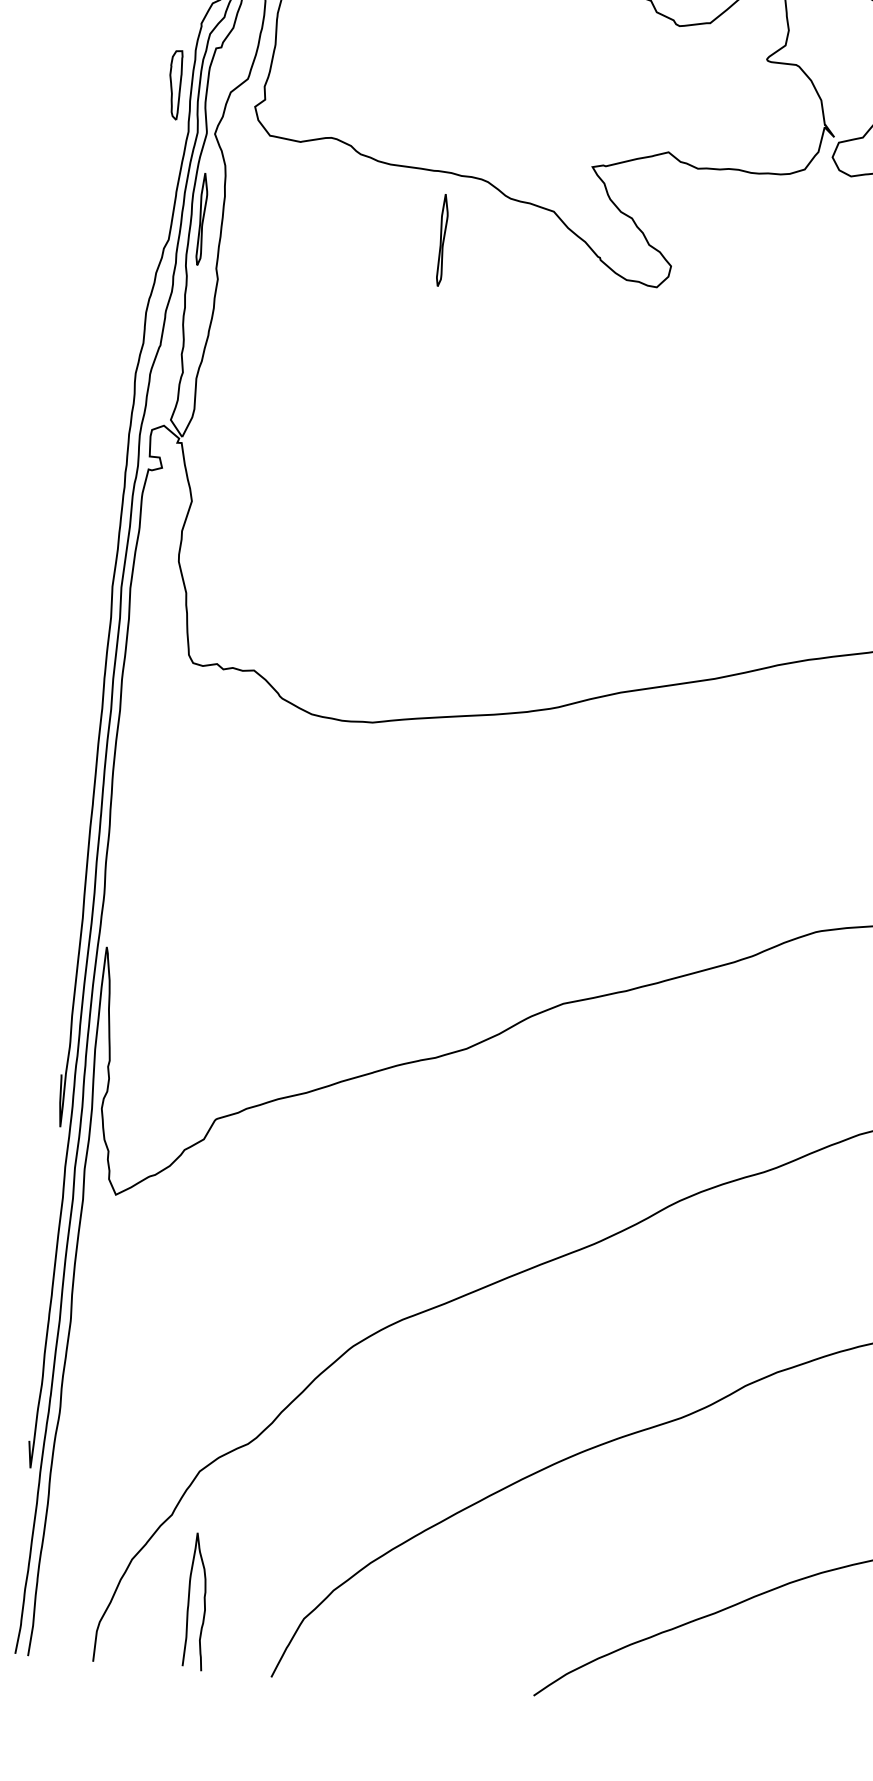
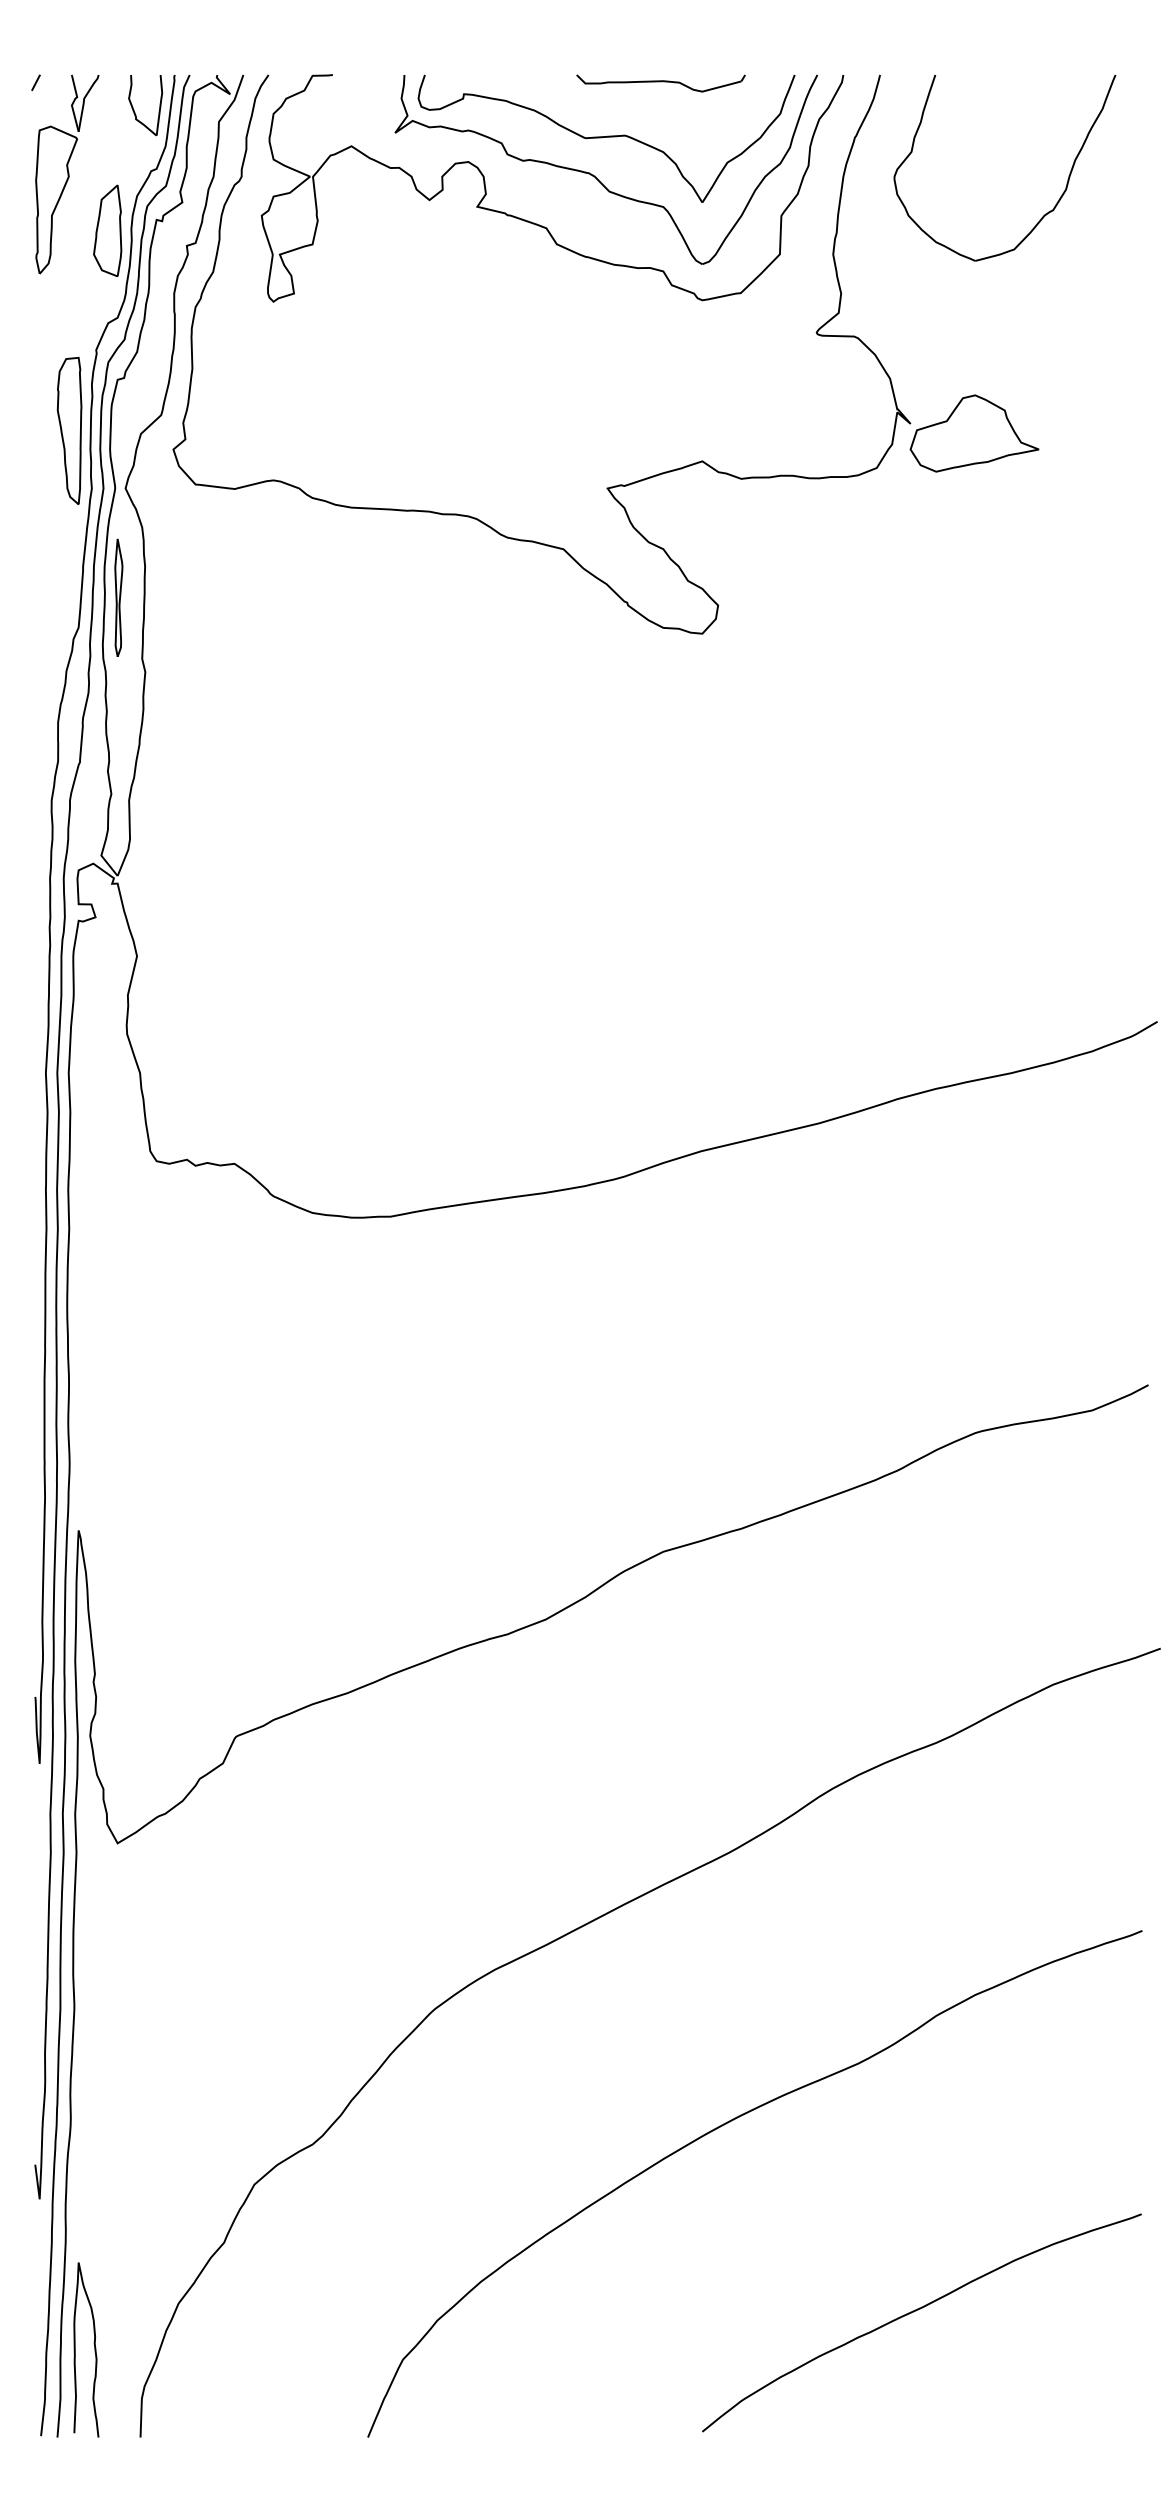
part: (175, 84) -> (69, 430), size x1.67
part: (442, 239) -> (425, 597), removed
curve: (204, 1602) -> (94, 2349), moved

